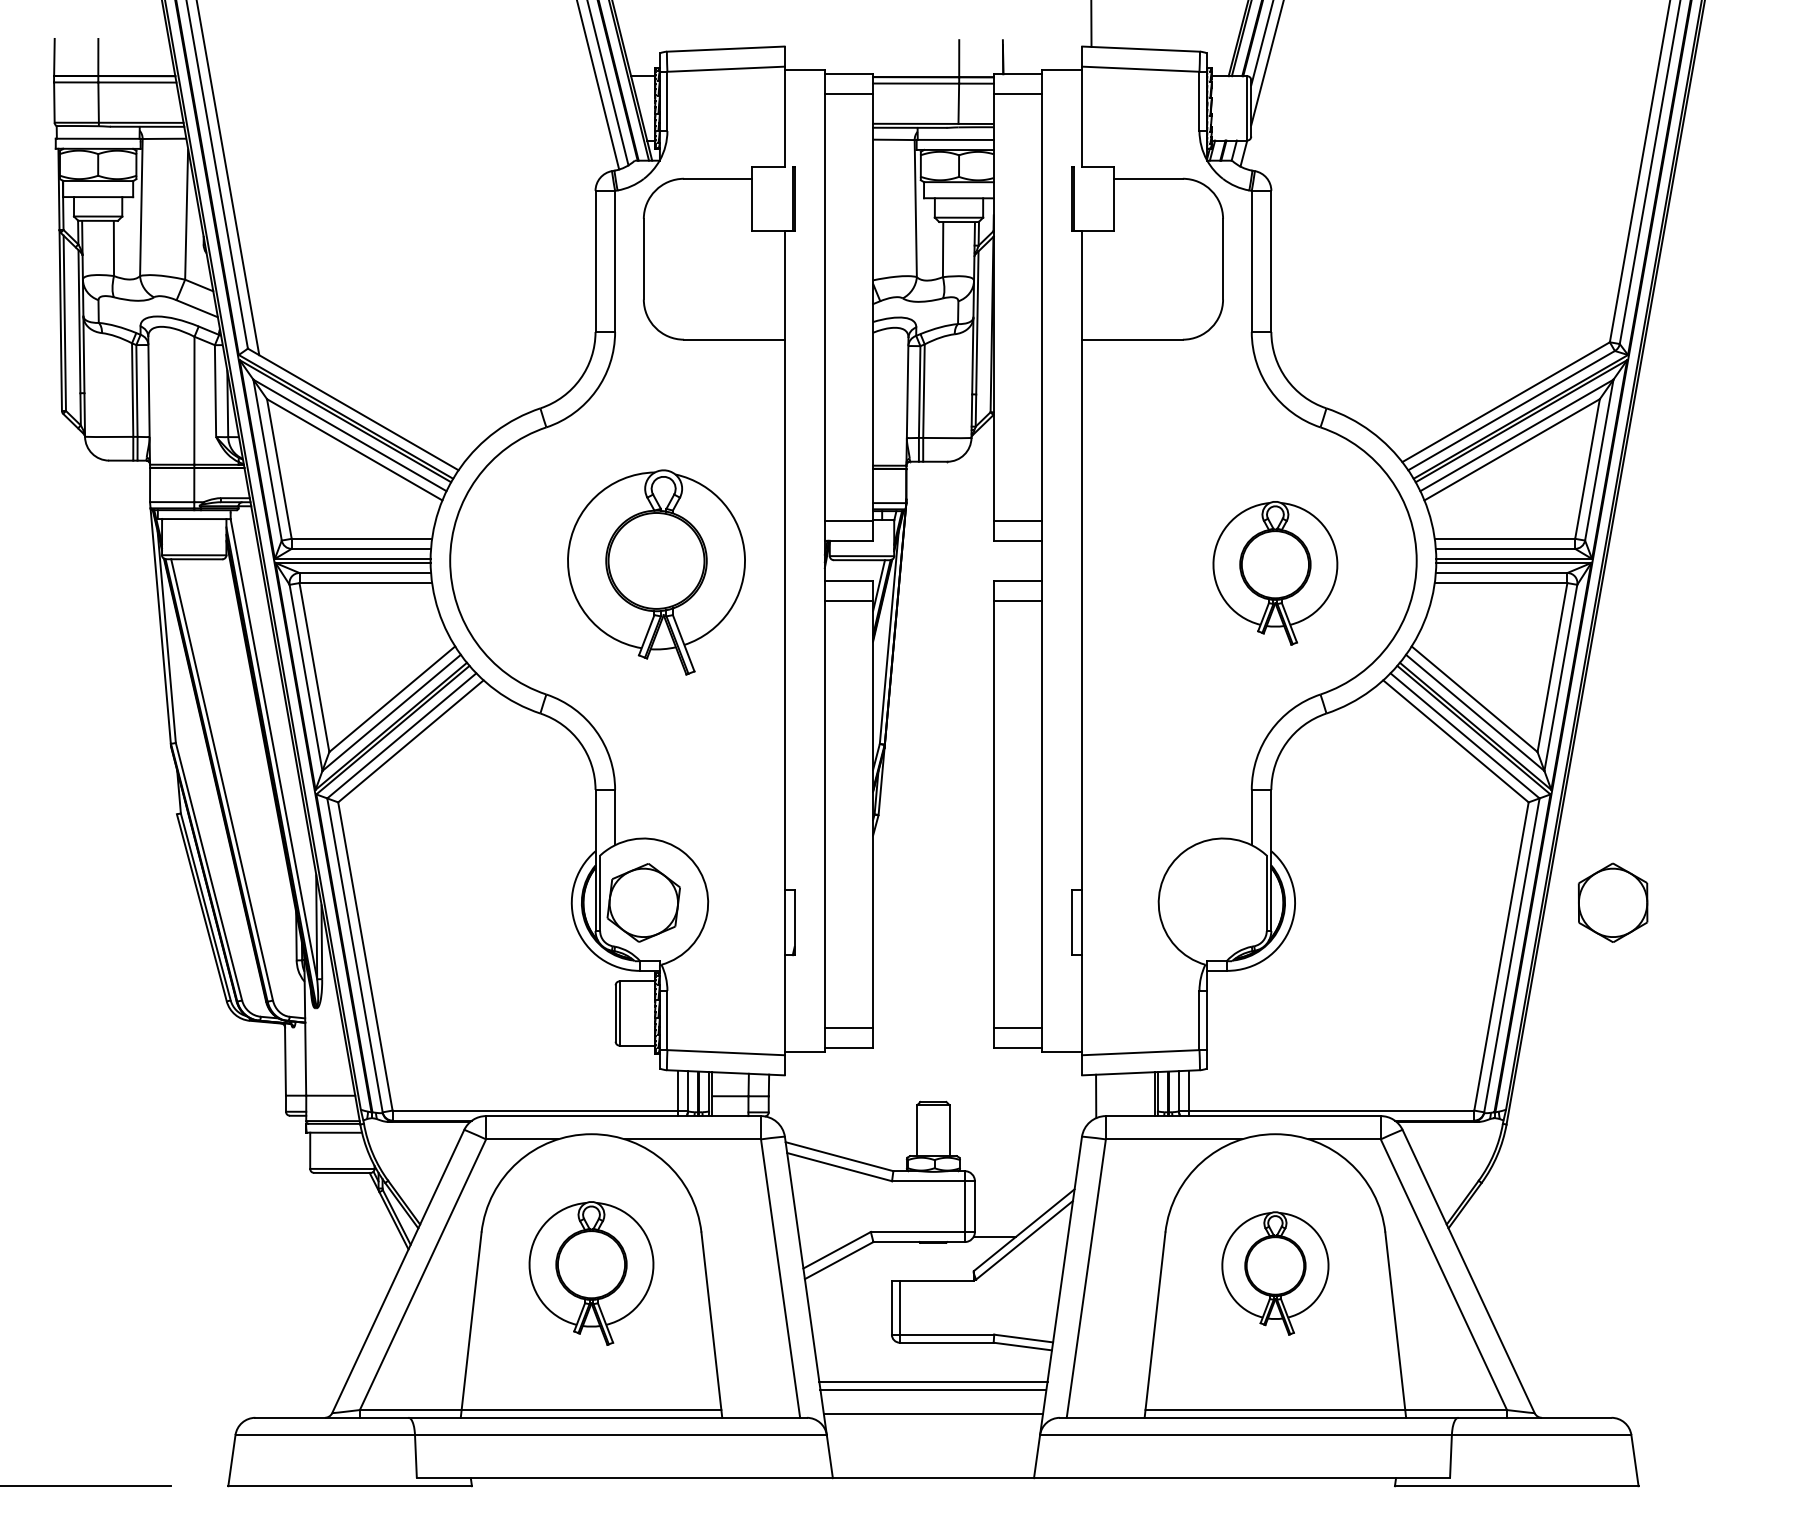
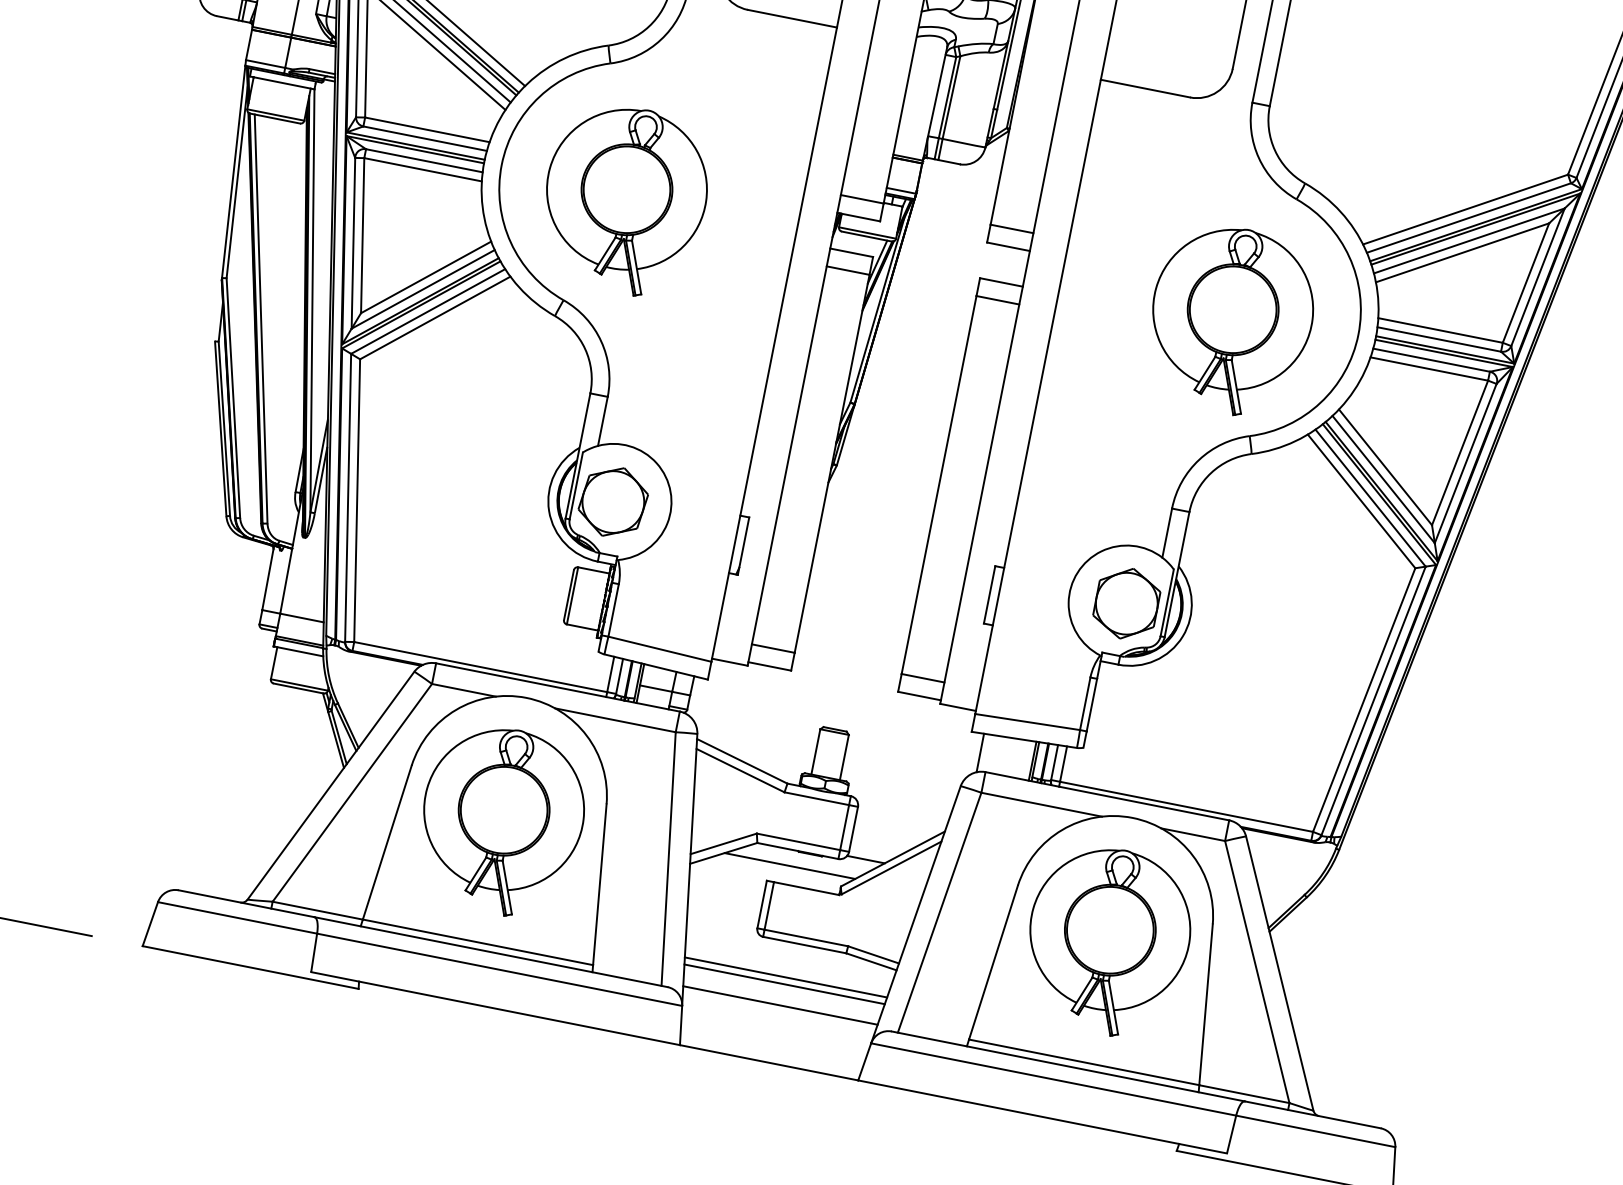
part: (656, 572) -> (624, 200), moved
part: (1275, 573) -> (1231, 320), size x1.43
part: (1612, 902) -> (1126, 603), moved
line: (913, 1260) -> (789, 866), added
part: (591, 1273) -> (501, 821), size x1.43
part: (1275, 1273) -> (1108, 941), size x1.67

